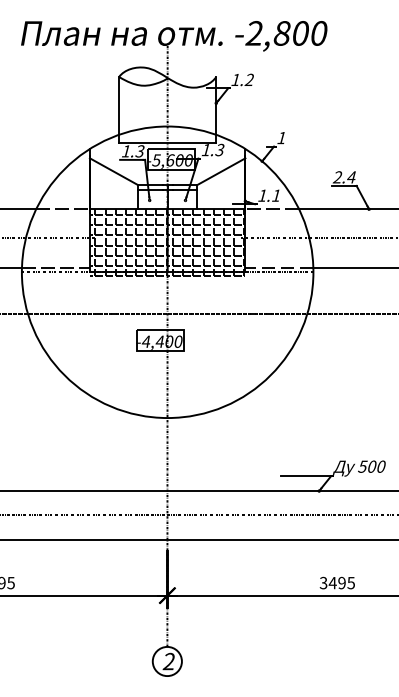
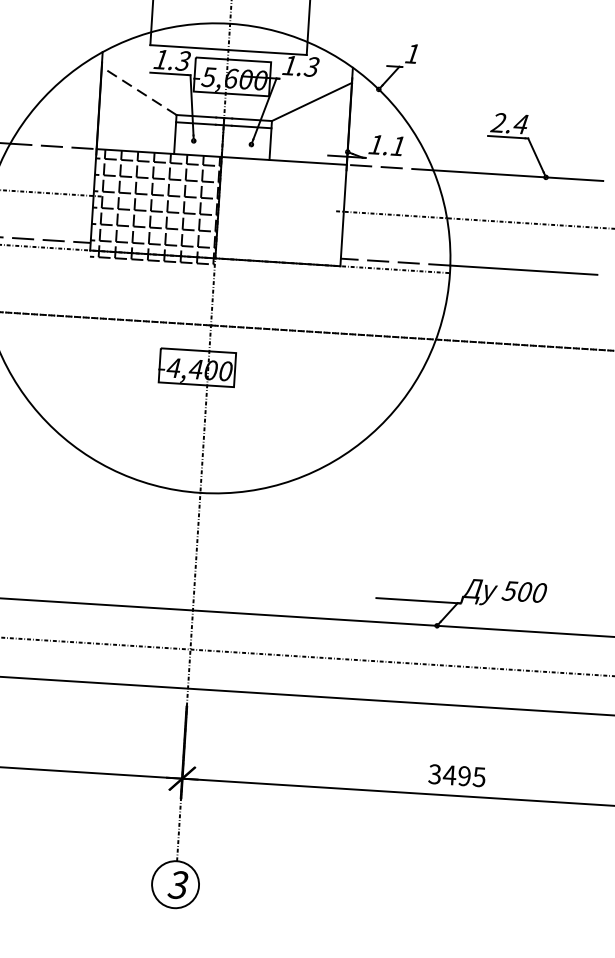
line: (113, 171) -> (138, 90), solid -> dashed
hatch: (206, 242) -> (280, 214), removed
text: (168, 661) -> (177, 884), 2 -> 3

